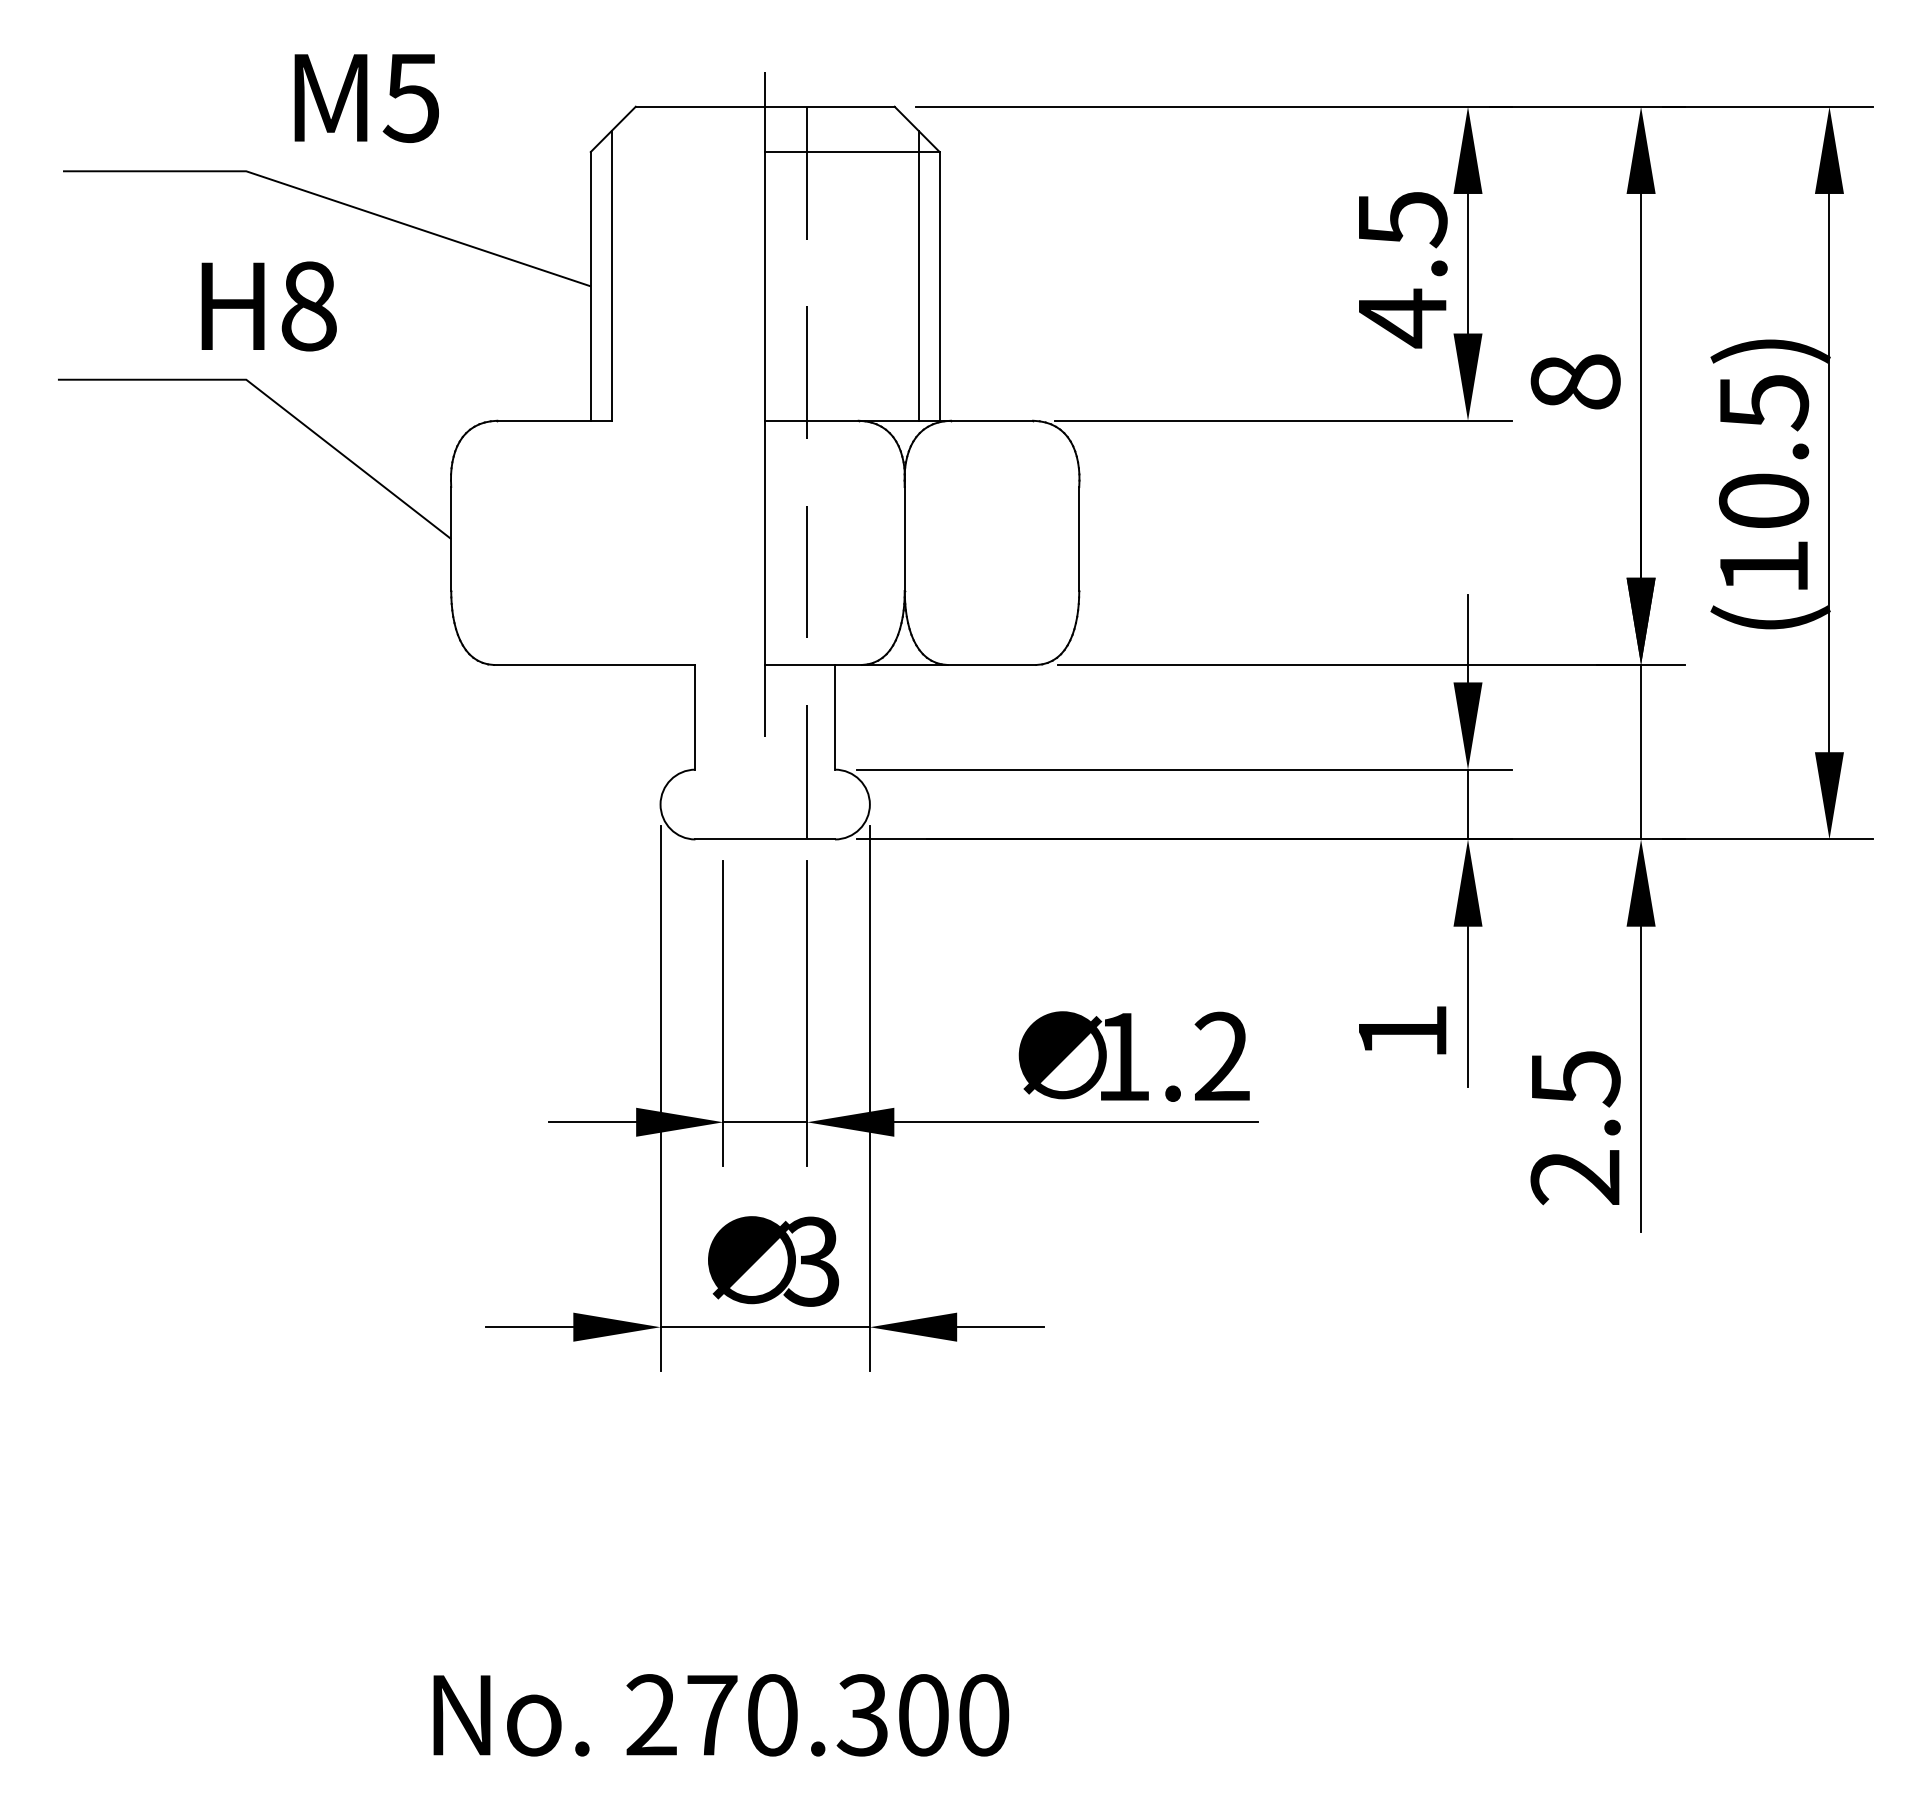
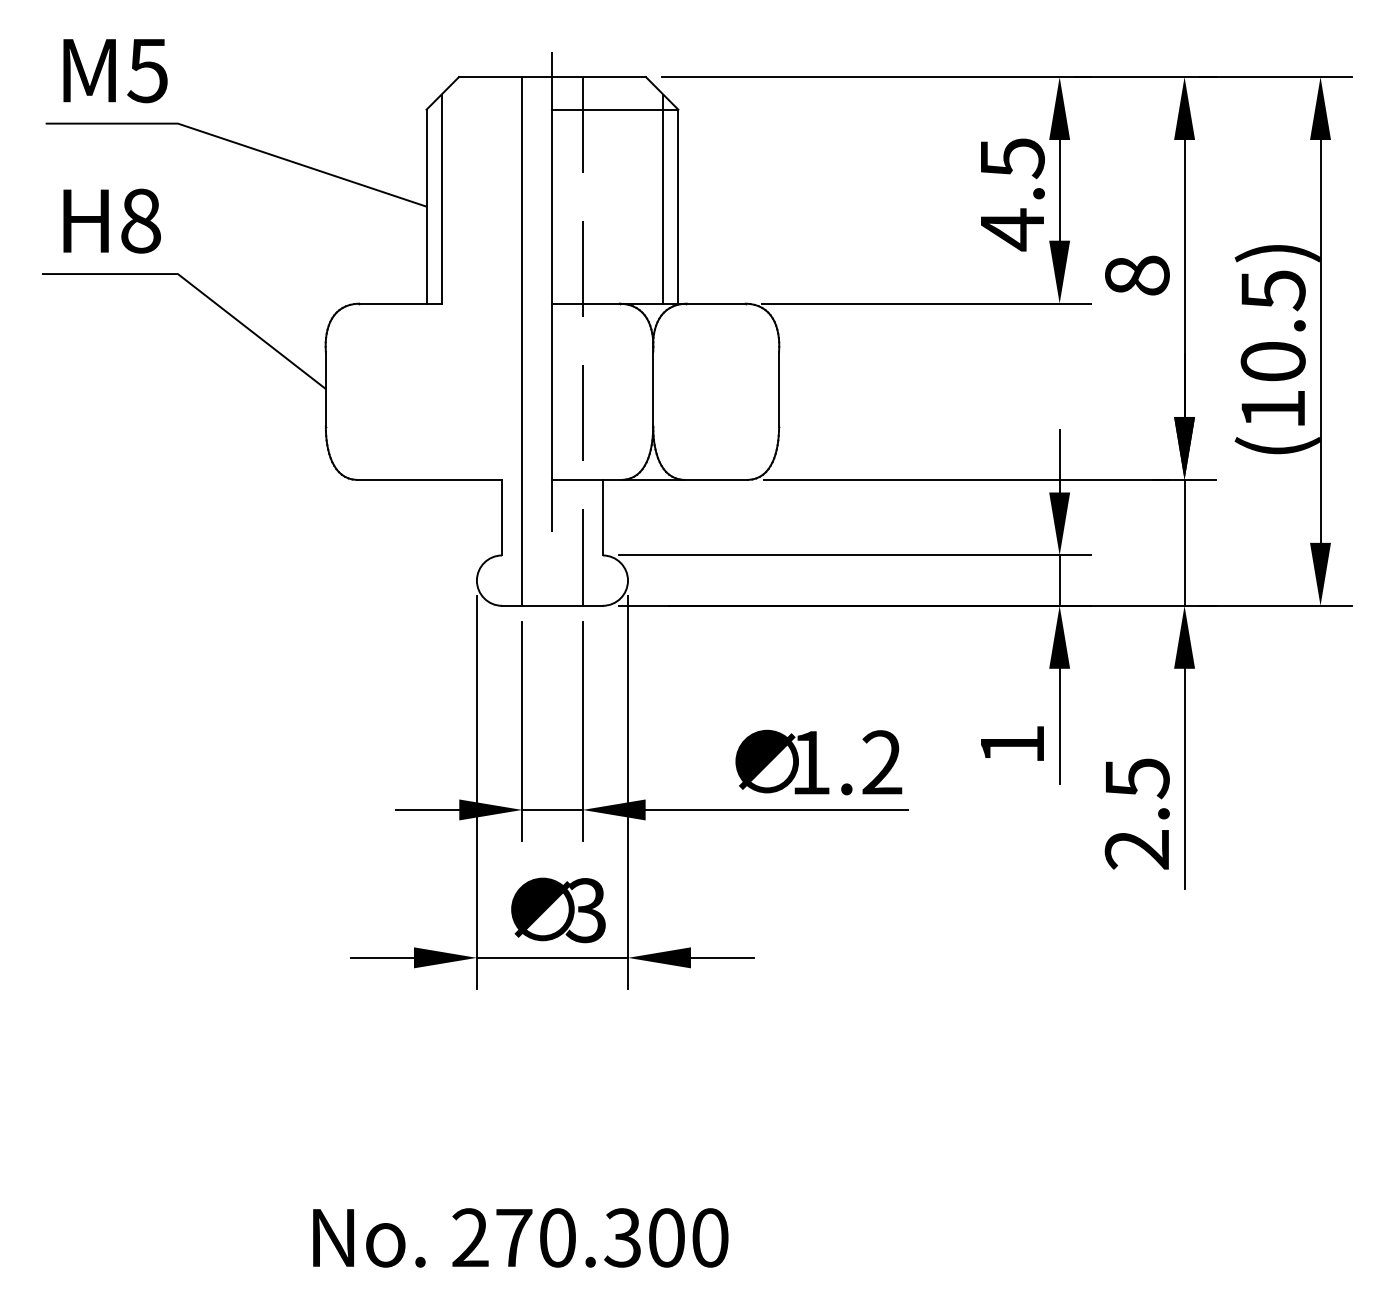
text: (366, 98) -> (115, 71), moved
text: (268, 306) -> (111, 221), moved
line: (723, 472) -> (522, 341), added

